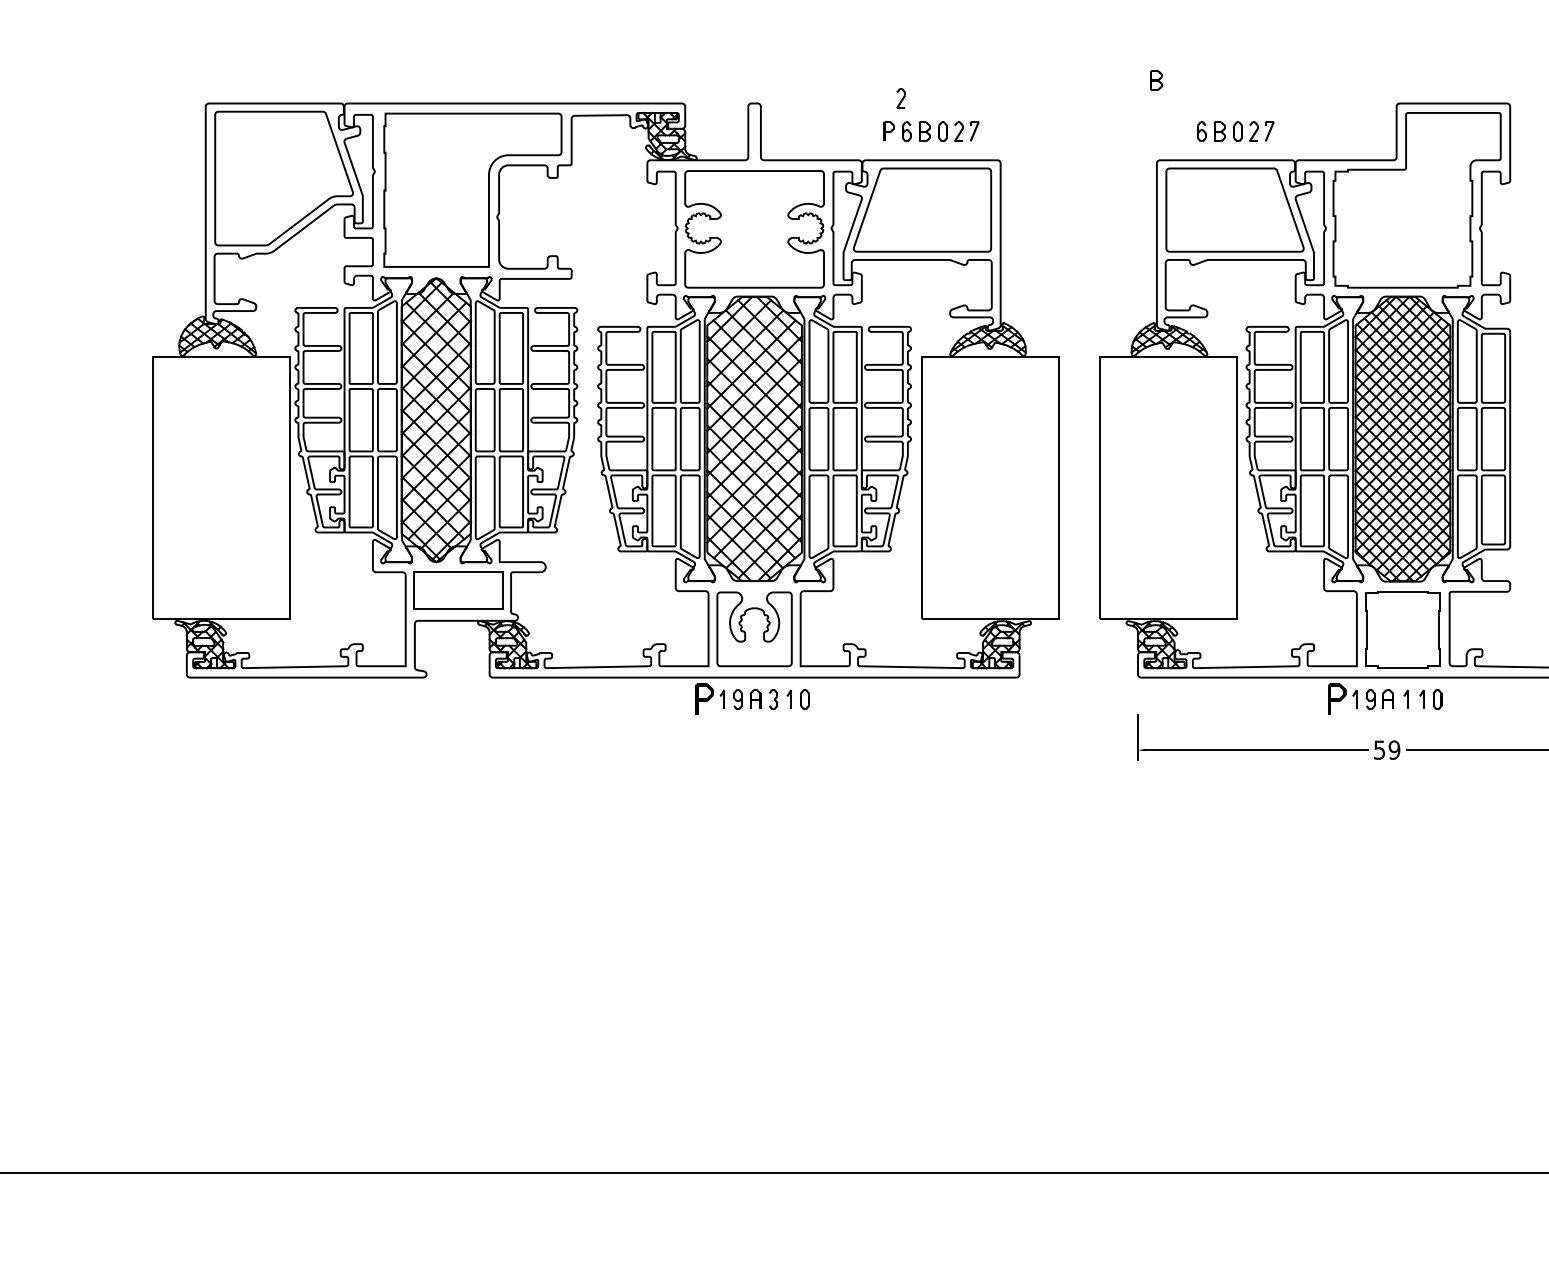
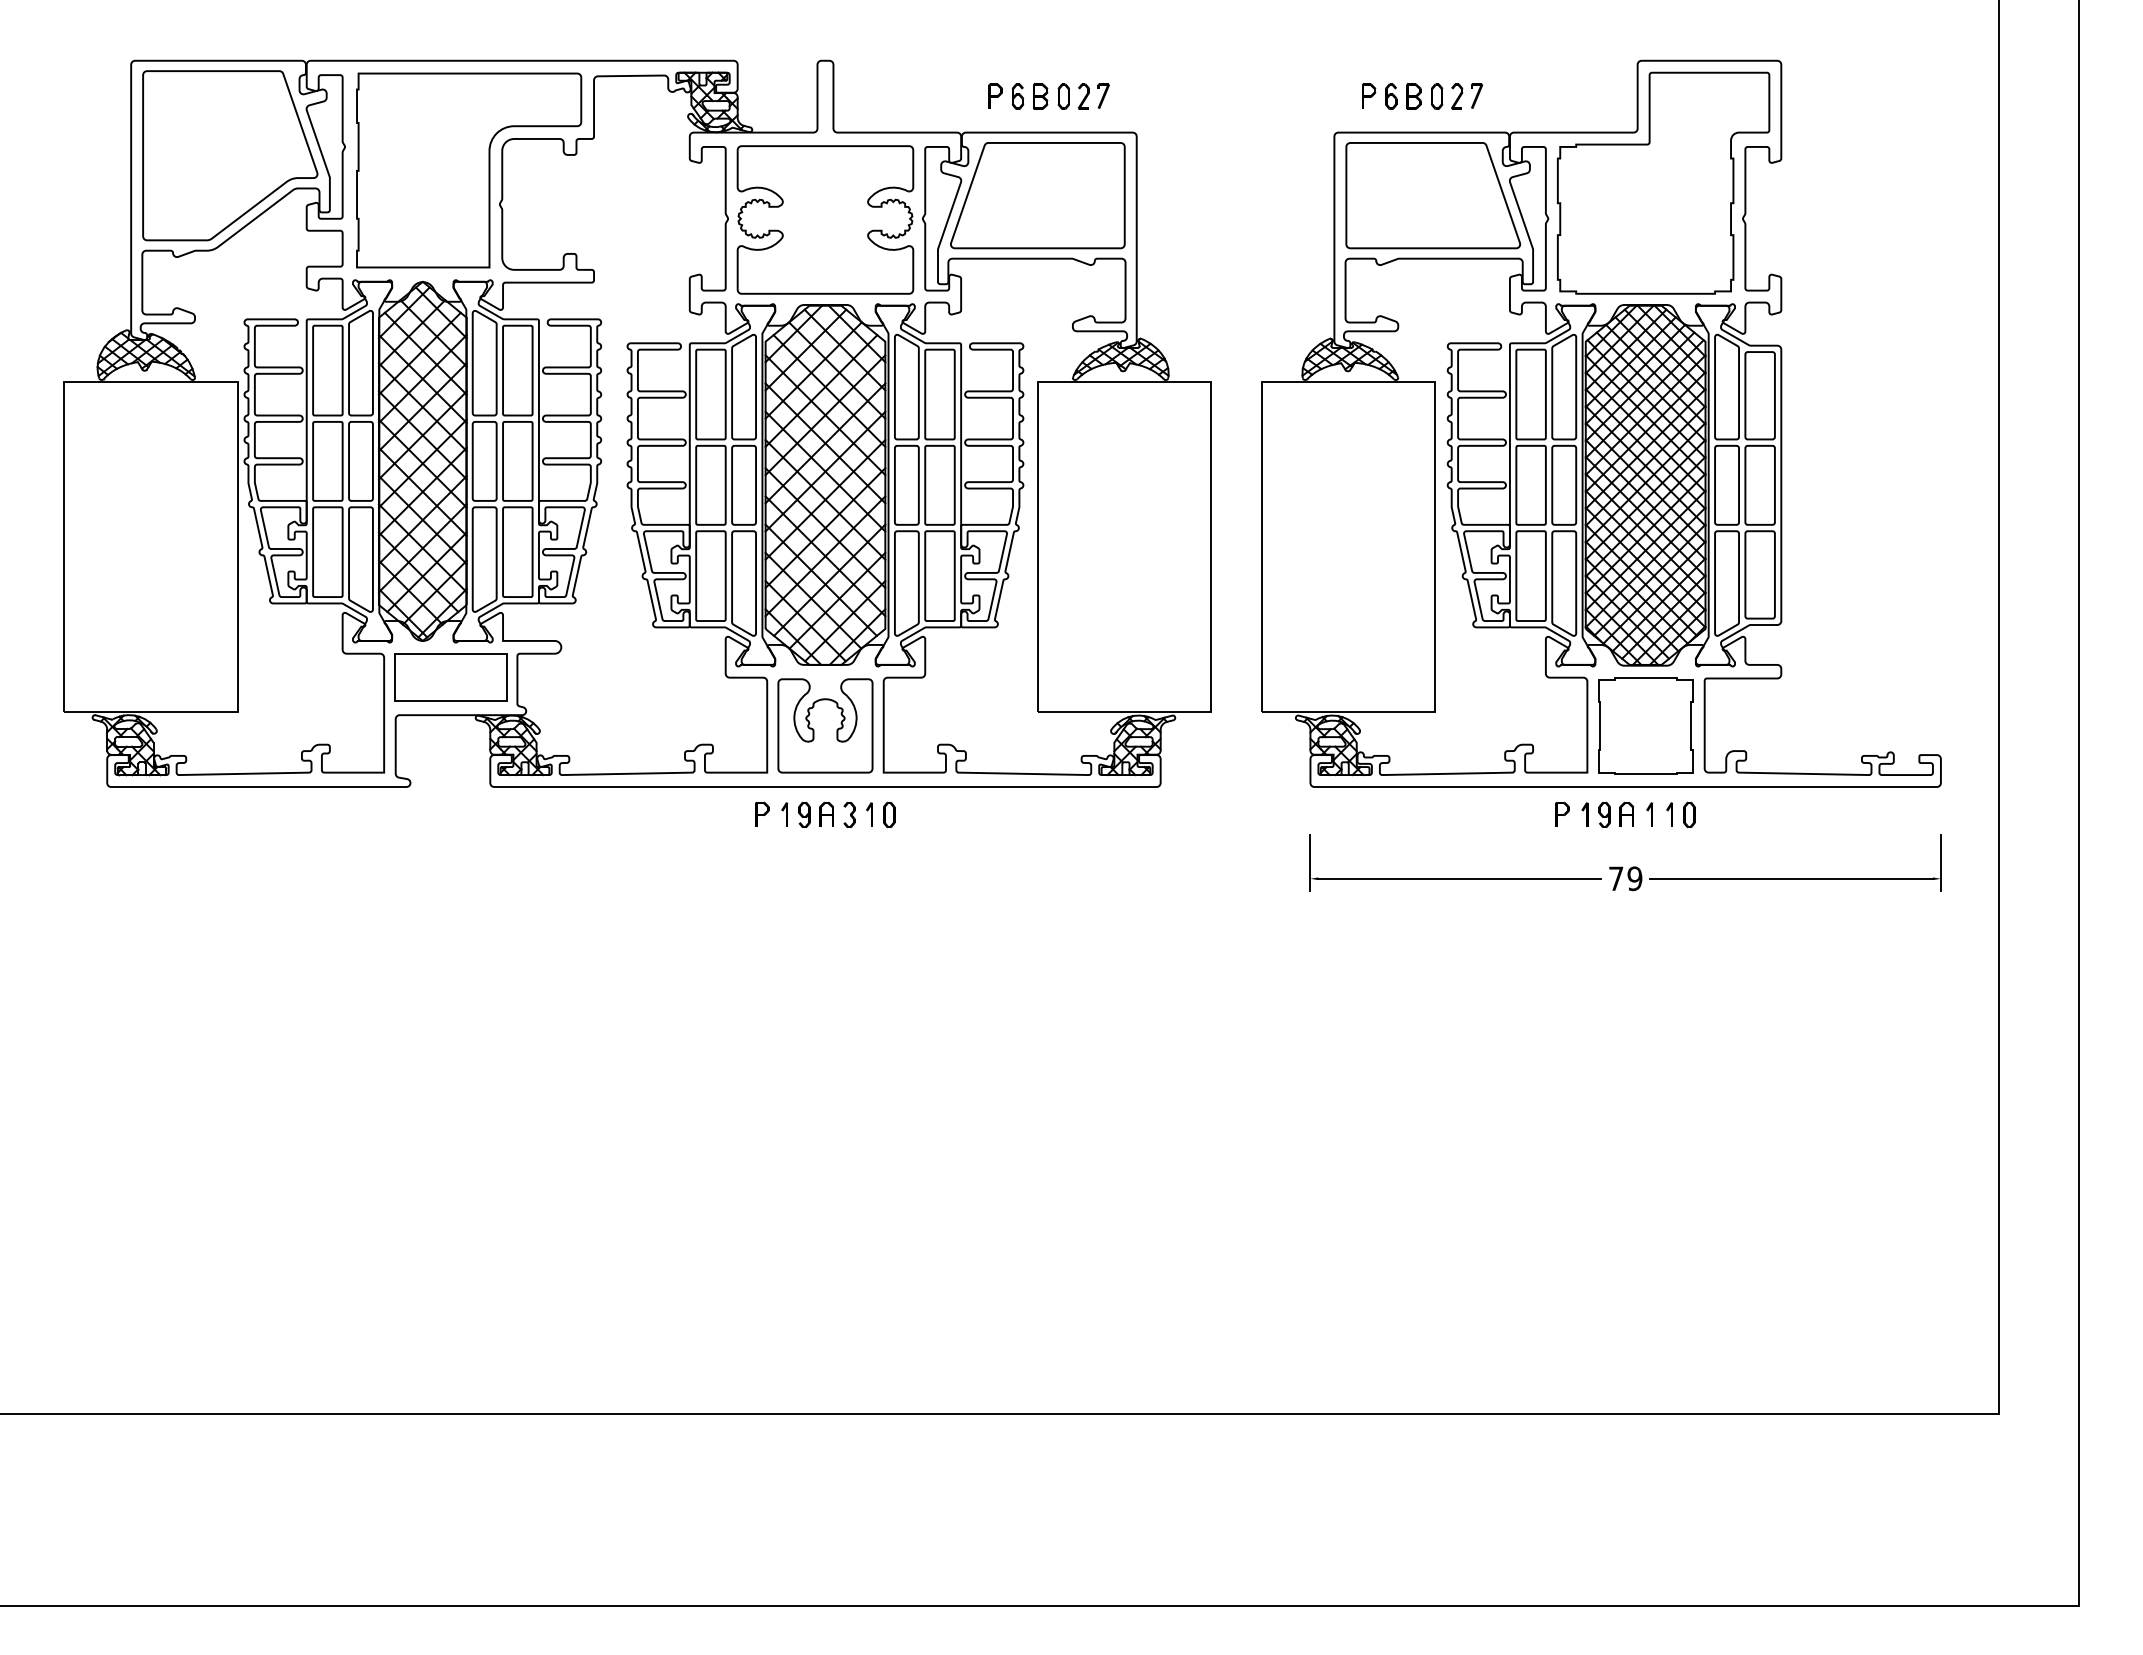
part: (1156, 80) -> (1333, 31), removed
part: (900, 98) -> (1010, 54), removed
part: (1184, 130) -> (1369, 95), added
part: (704, 698) -> (762, 813), size x0.62
part: (1337, 698) -> (1562, 813), size x0.62
text: (1379, 749) -> (1616, 878), 59 -> 79

